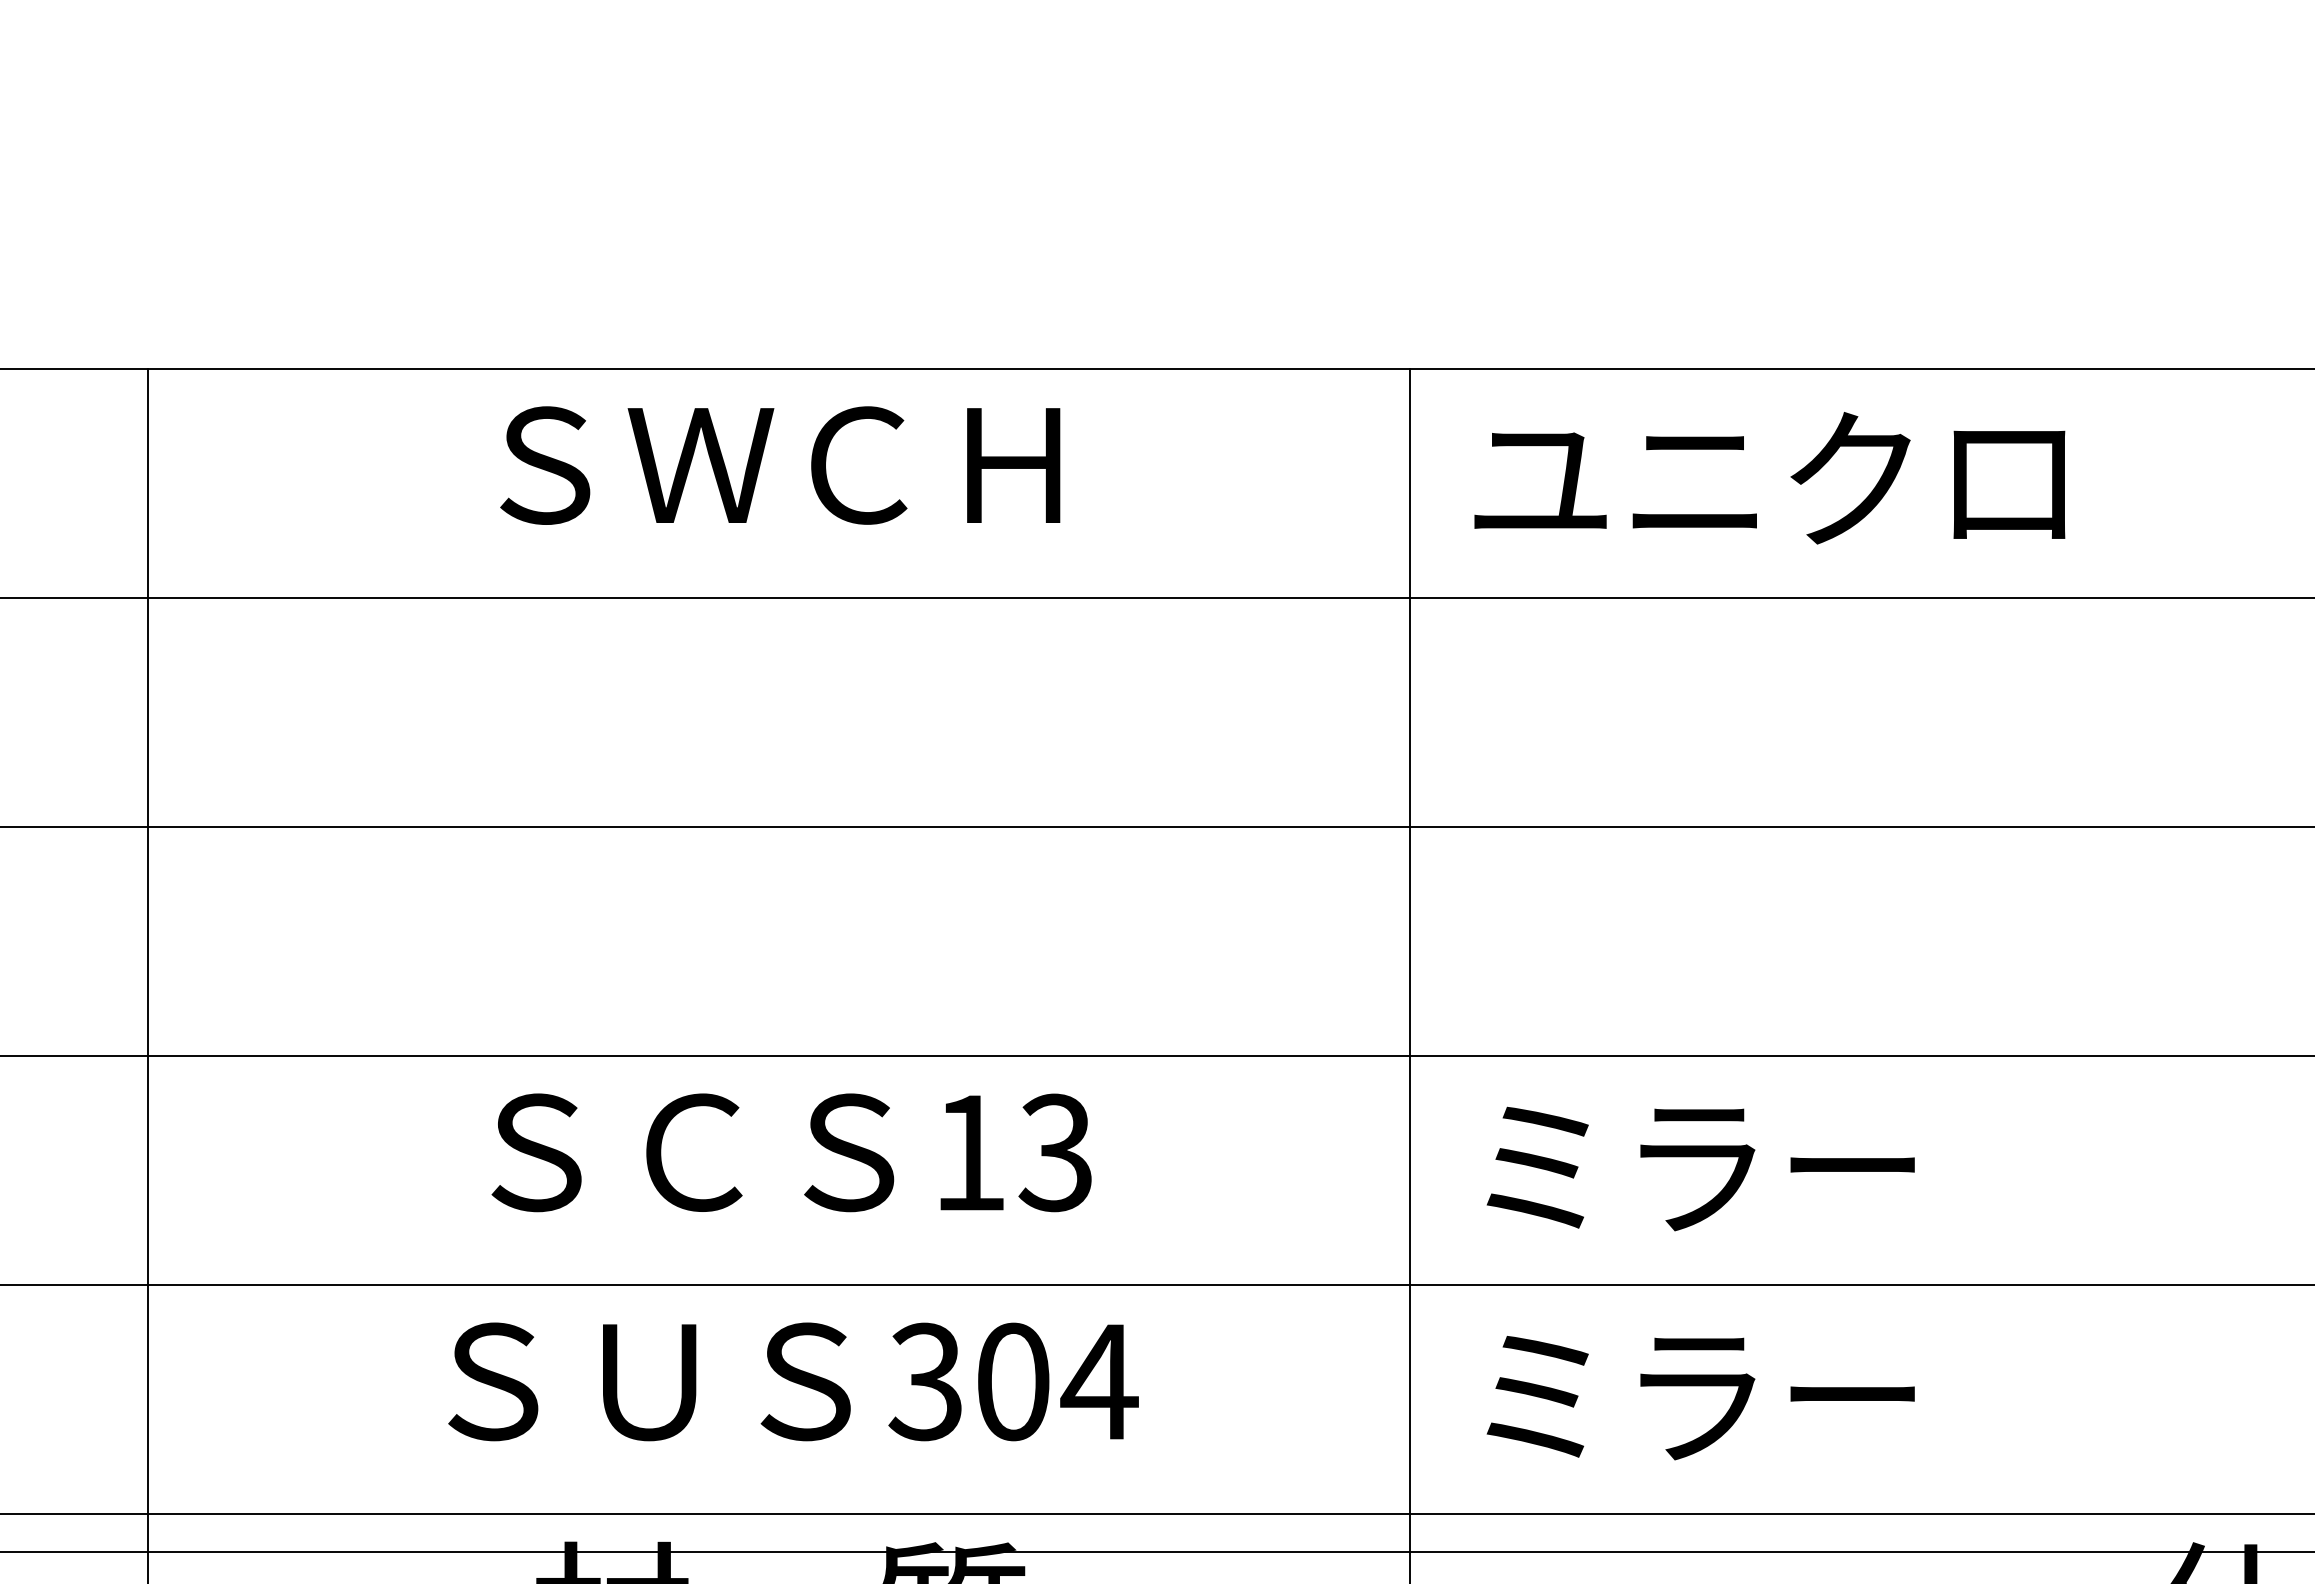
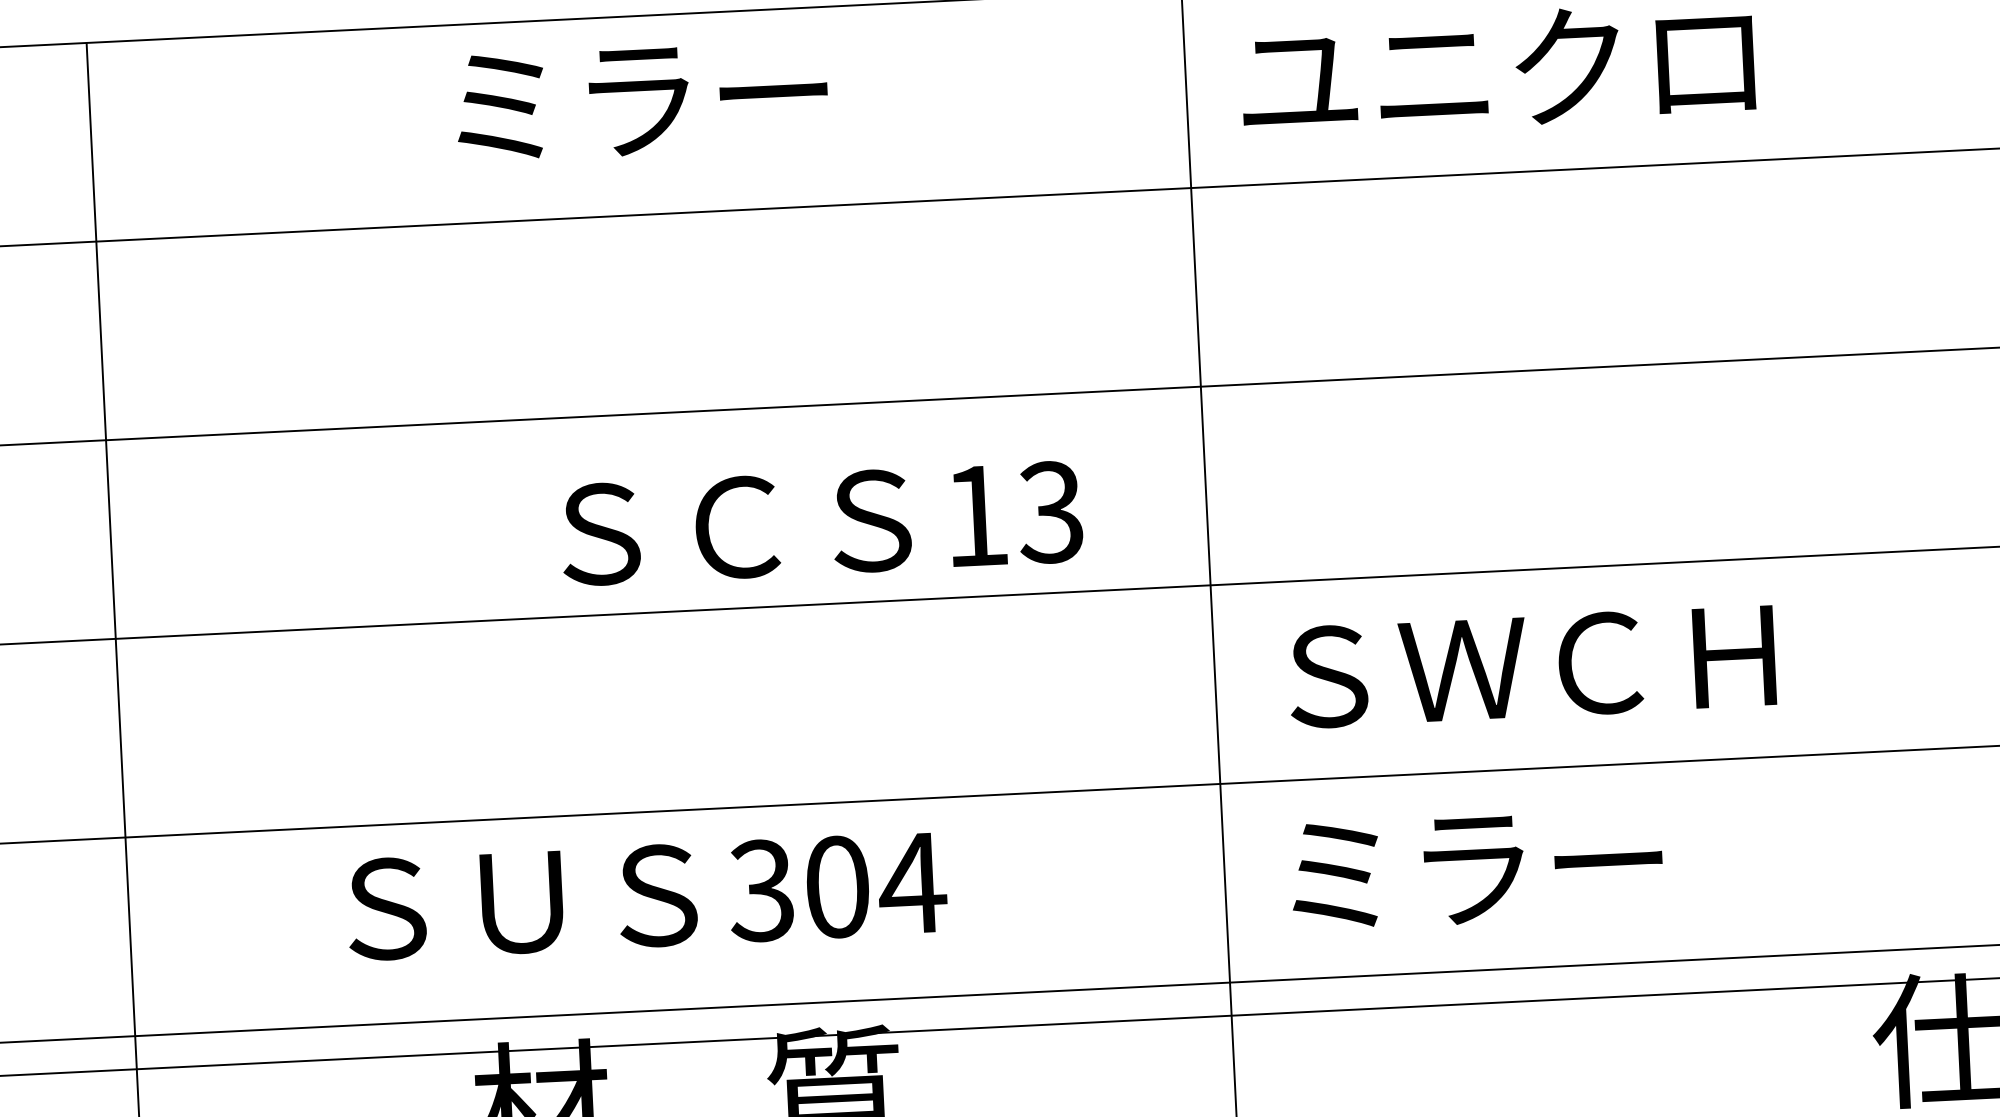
text: (780, 466) -> (639, 101), ＳＷＣＨ -> ミラー
text: (791, 1152) -> (821, 523), moved
text: (1770, 1168) -> (1527, 667), ミラー -> ＳＷＣＨ
text: (793, 1381) -> (646, 896), moved

